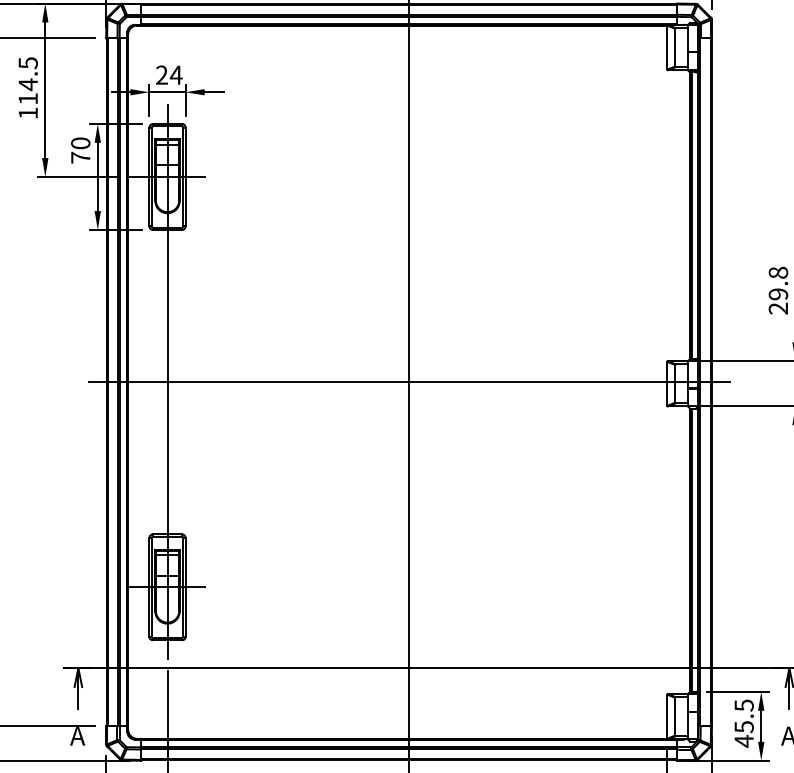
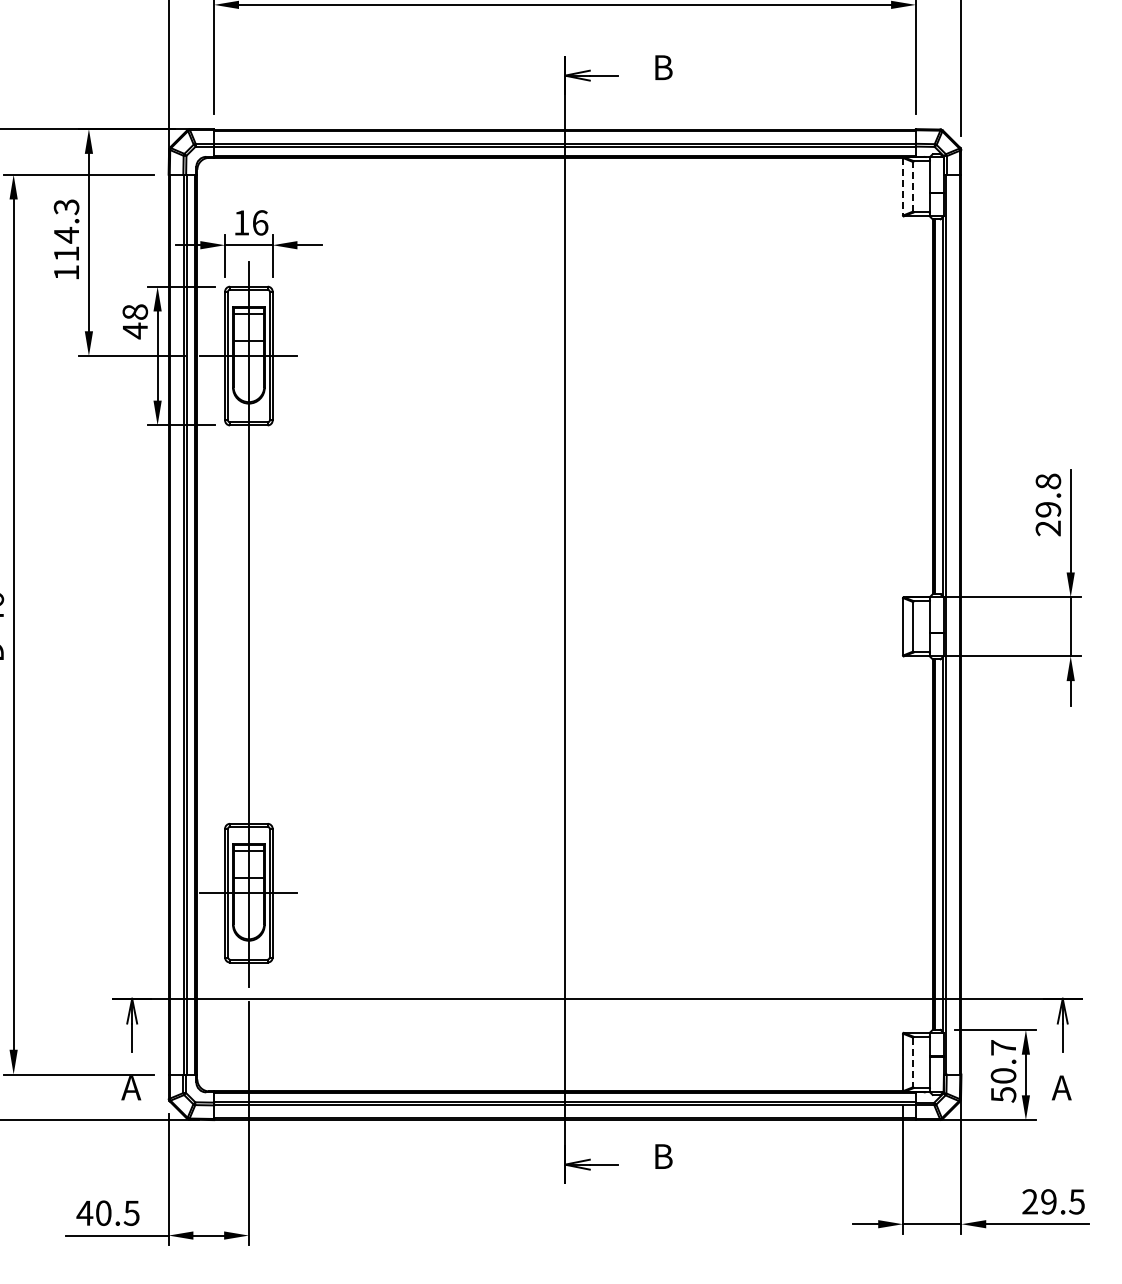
line: (666, 47) -> (902, 186), solid -> dashed
line: (674, 47) -> (912, 186), solid -> dashed
text: (27, 62) -> (65, 206), 114.5 -> 114.3
text: (168, 74) -> (250, 222), 24 -> 16
text: (80, 150) -> (135, 321), 70 -> 48
line: (408, 382) -> (564, 624), removed
line: (674, 716) -> (912, 1062), solid -> dashed
text: (744, 723) -> (1003, 1071), 45.5 -> 50.7

